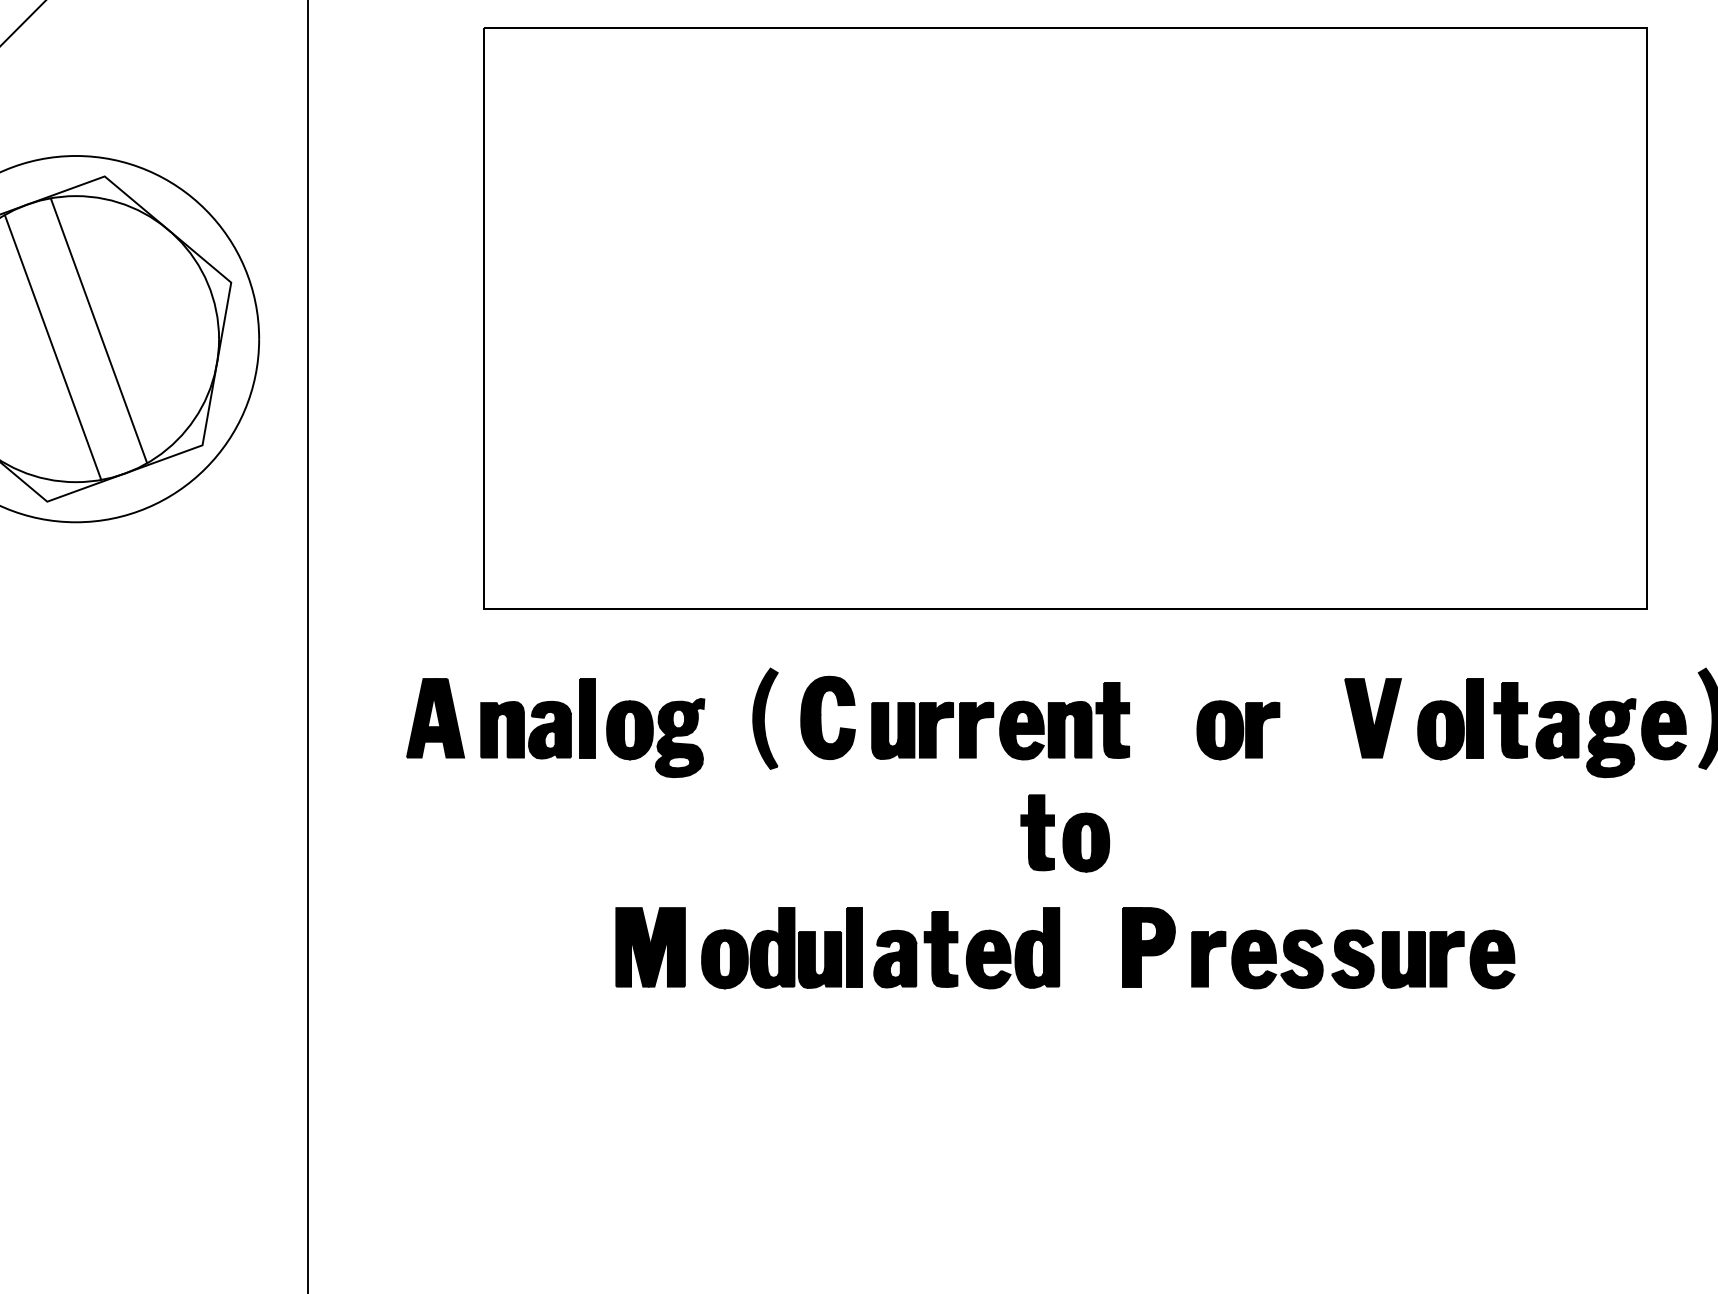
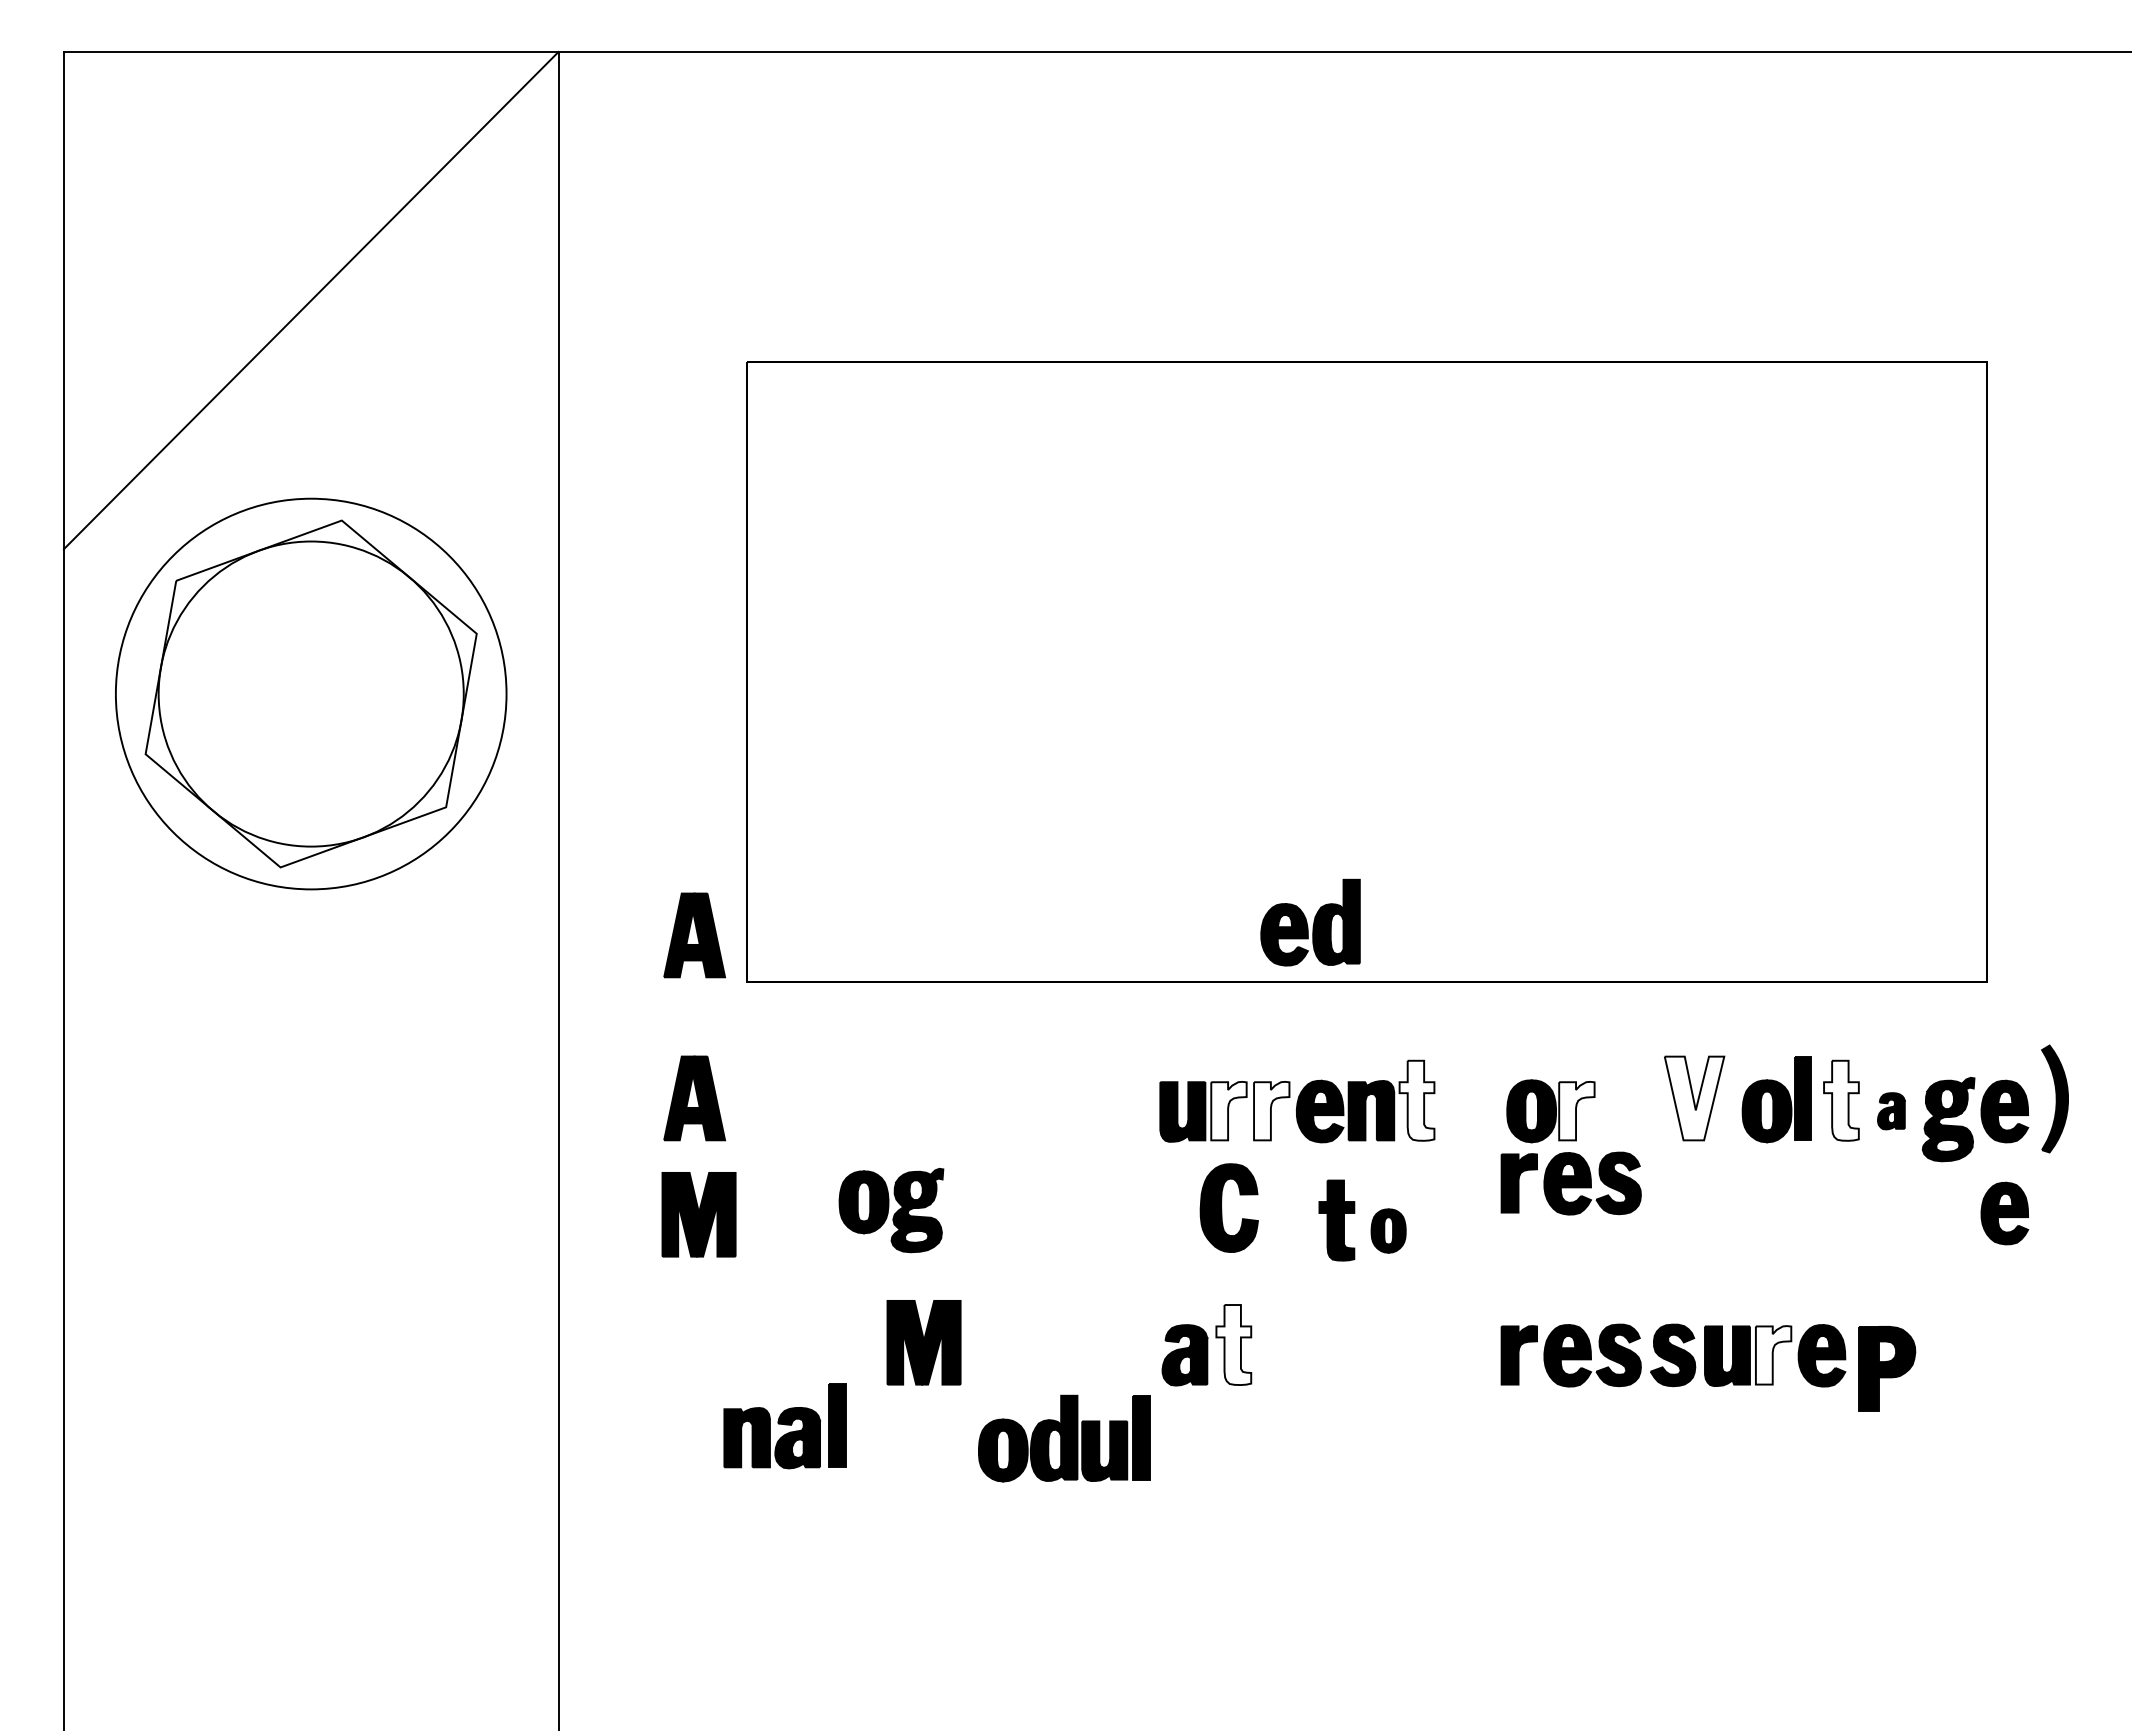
line: (98, 330) -> (335, 684), removed
line: (52, 347) -> (286, 702), removed
part: (435, 565) -> (694, 935), added
part: (765, 718) -> (1046, 1098), removed
part: (821, 718) -> (1222, 1208), moved
fill: (1372, 718) -> (1694, 1098), removed
part: (537, 719) -> (784, 1426), moved
fill: (1112, 720) -> (1416, 1100), removed
fill: (1510, 720) -> (1841, 1100), removed
fill: (936, 729) -> (1228, 1110), removed
fill: (976, 729) -> (1271, 1110), removed
fill: (1262, 729) -> (1576, 1110), removed
part: (1557, 730) -> (1891, 1111), size x0.6
part: (655, 738) -> (891, 1210), moved
part: (1256, 798) -> (1570, 1183), added
part: (1663, 826) -> (2004, 1213), added
part: (439, 827) -> (698, 1214), added
part: (1086, 842) -> (1388, 1230), size x0.7
part: (1148, 947) -> (1887, 1368), moved
part: (782, 948) -> (1064, 1438), moved
part: (1012, 948) -> (1310, 922), moved
fill: (940, 949) -> (1233, 1345), removed
fill: (1447, 959) -> (1773, 1355), removed

